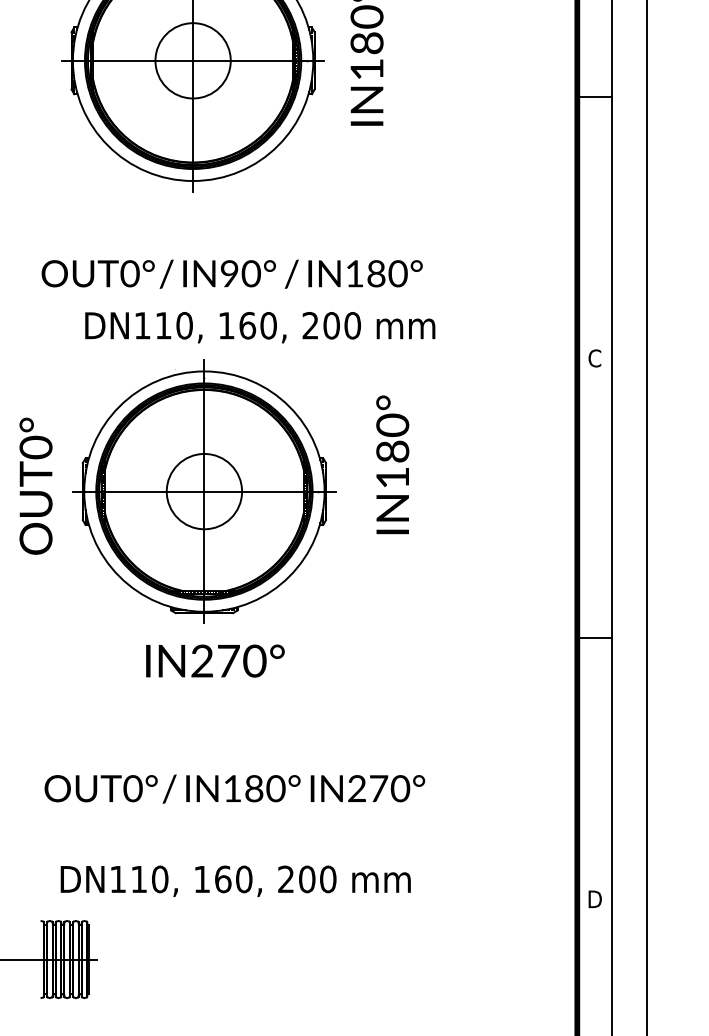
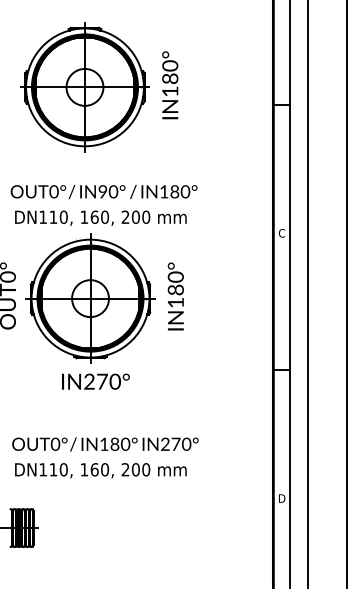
text: (259, 326) -> (100, 217), moved
text: (392, 464) -> (175, 296), moved
text: (234, 880) -> (100, 470), moved

